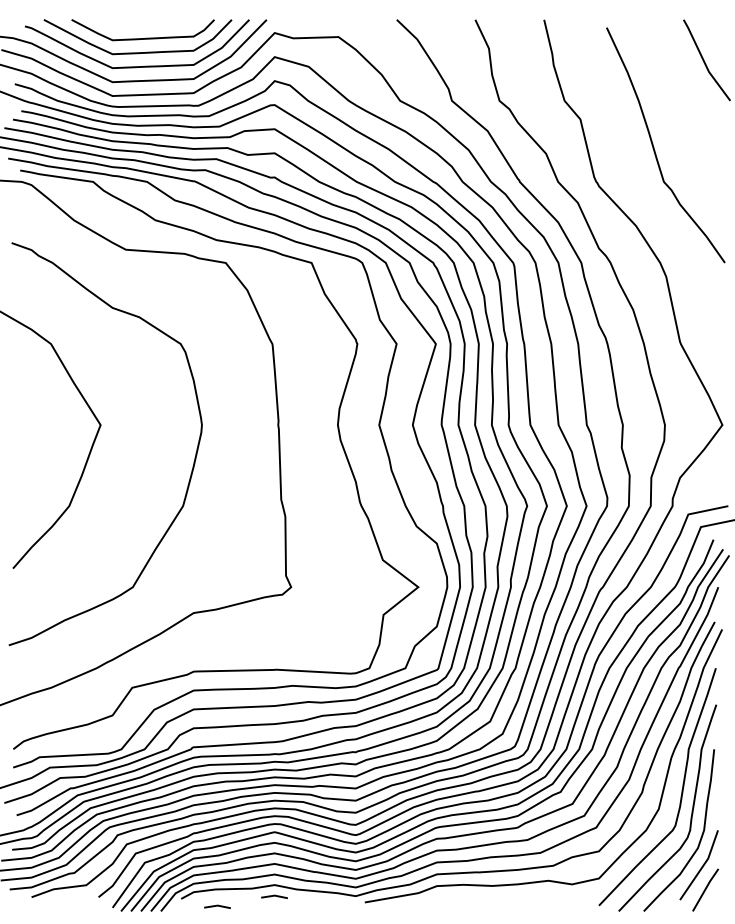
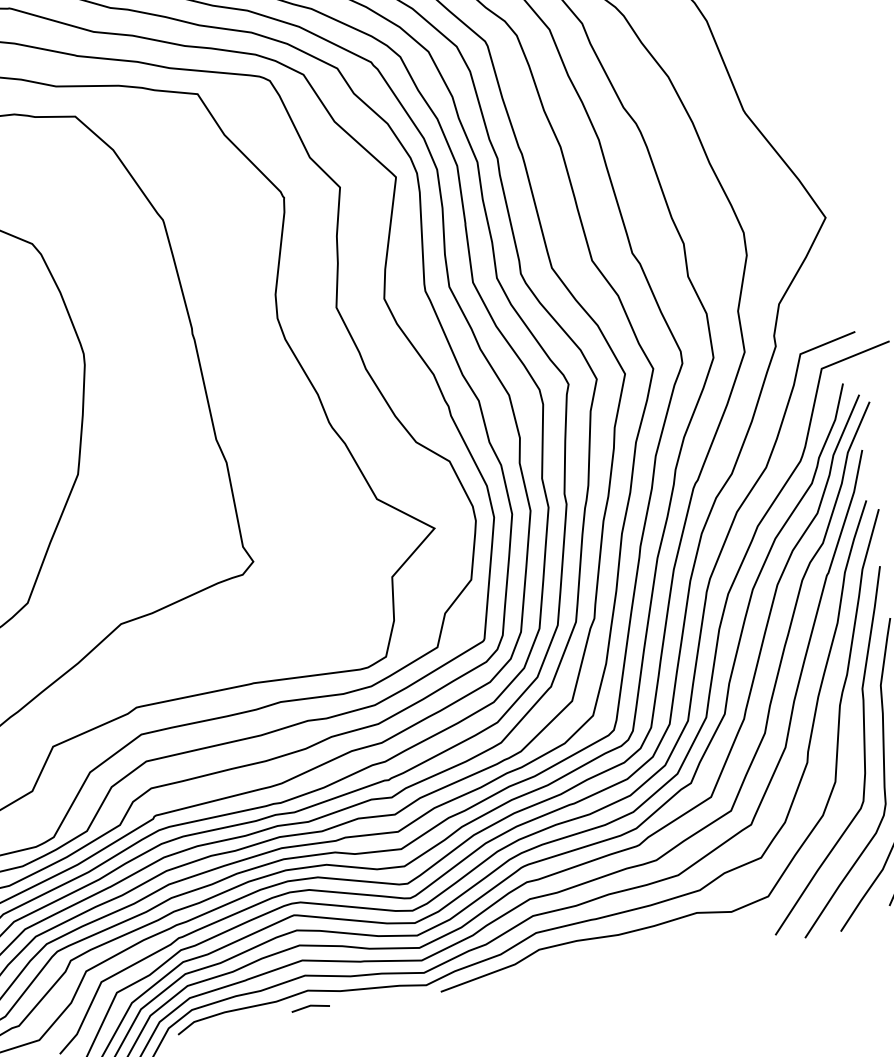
line: (217, 906) -> (231, 1036), removed

